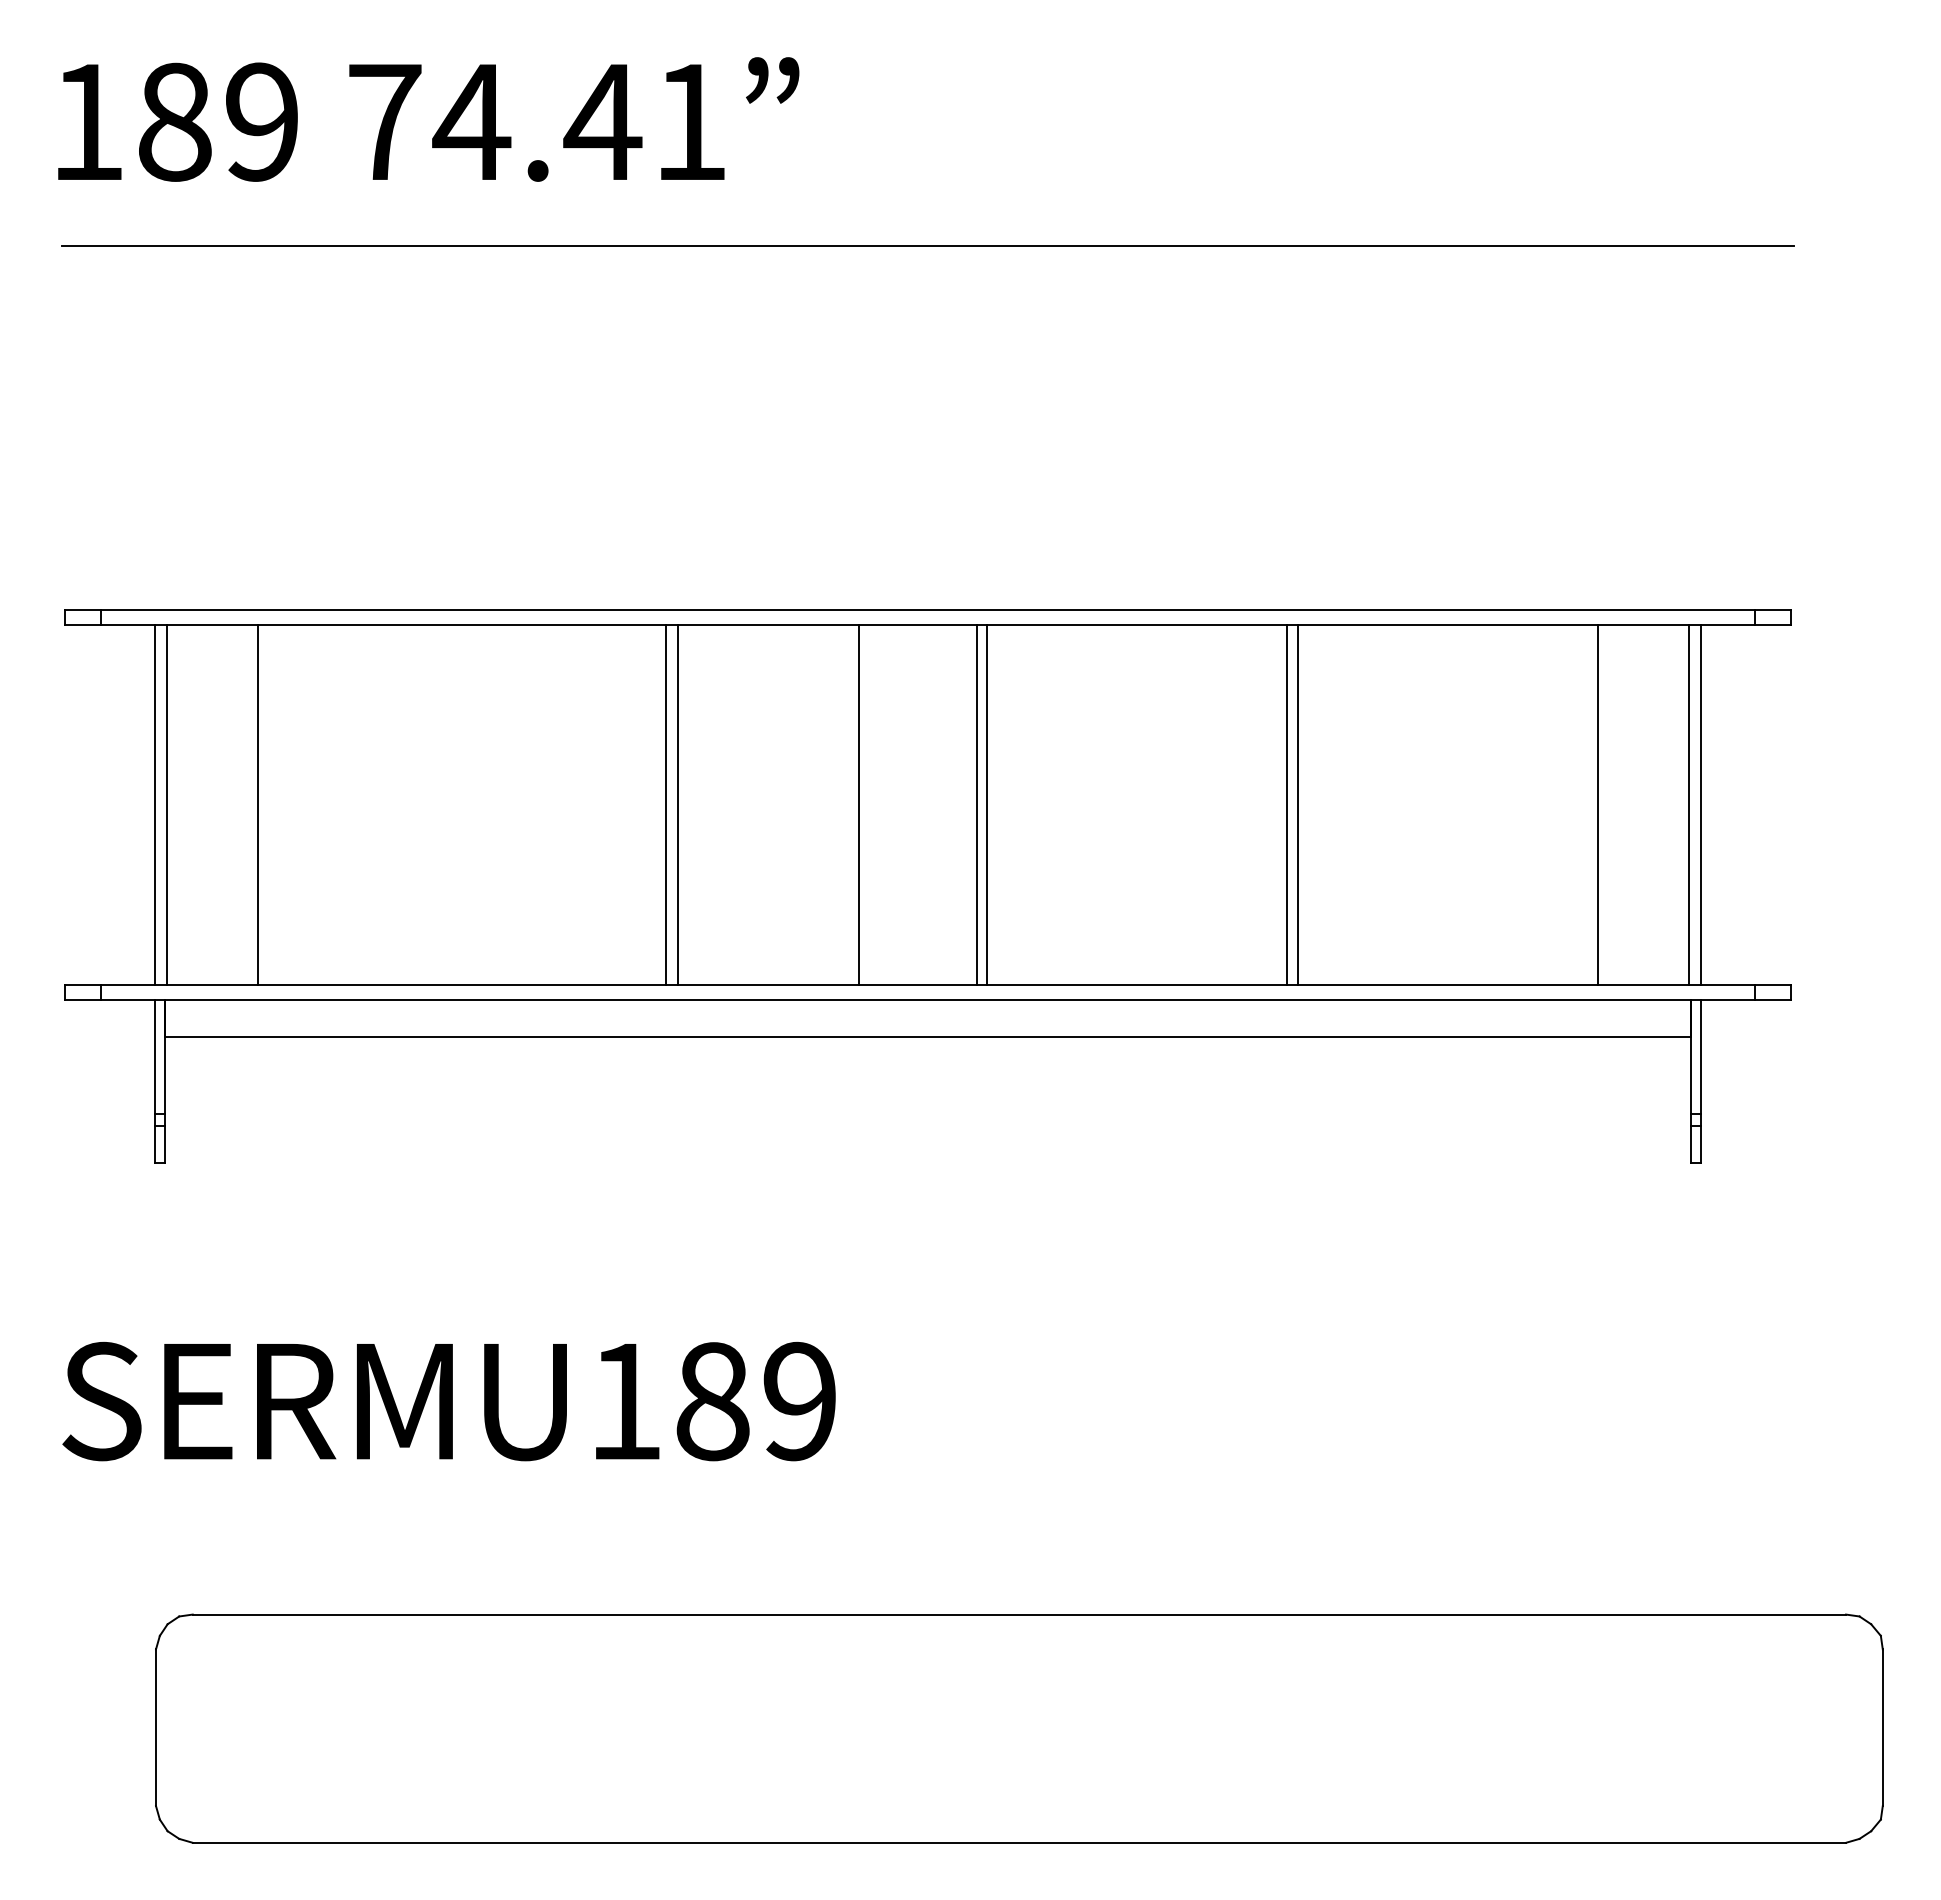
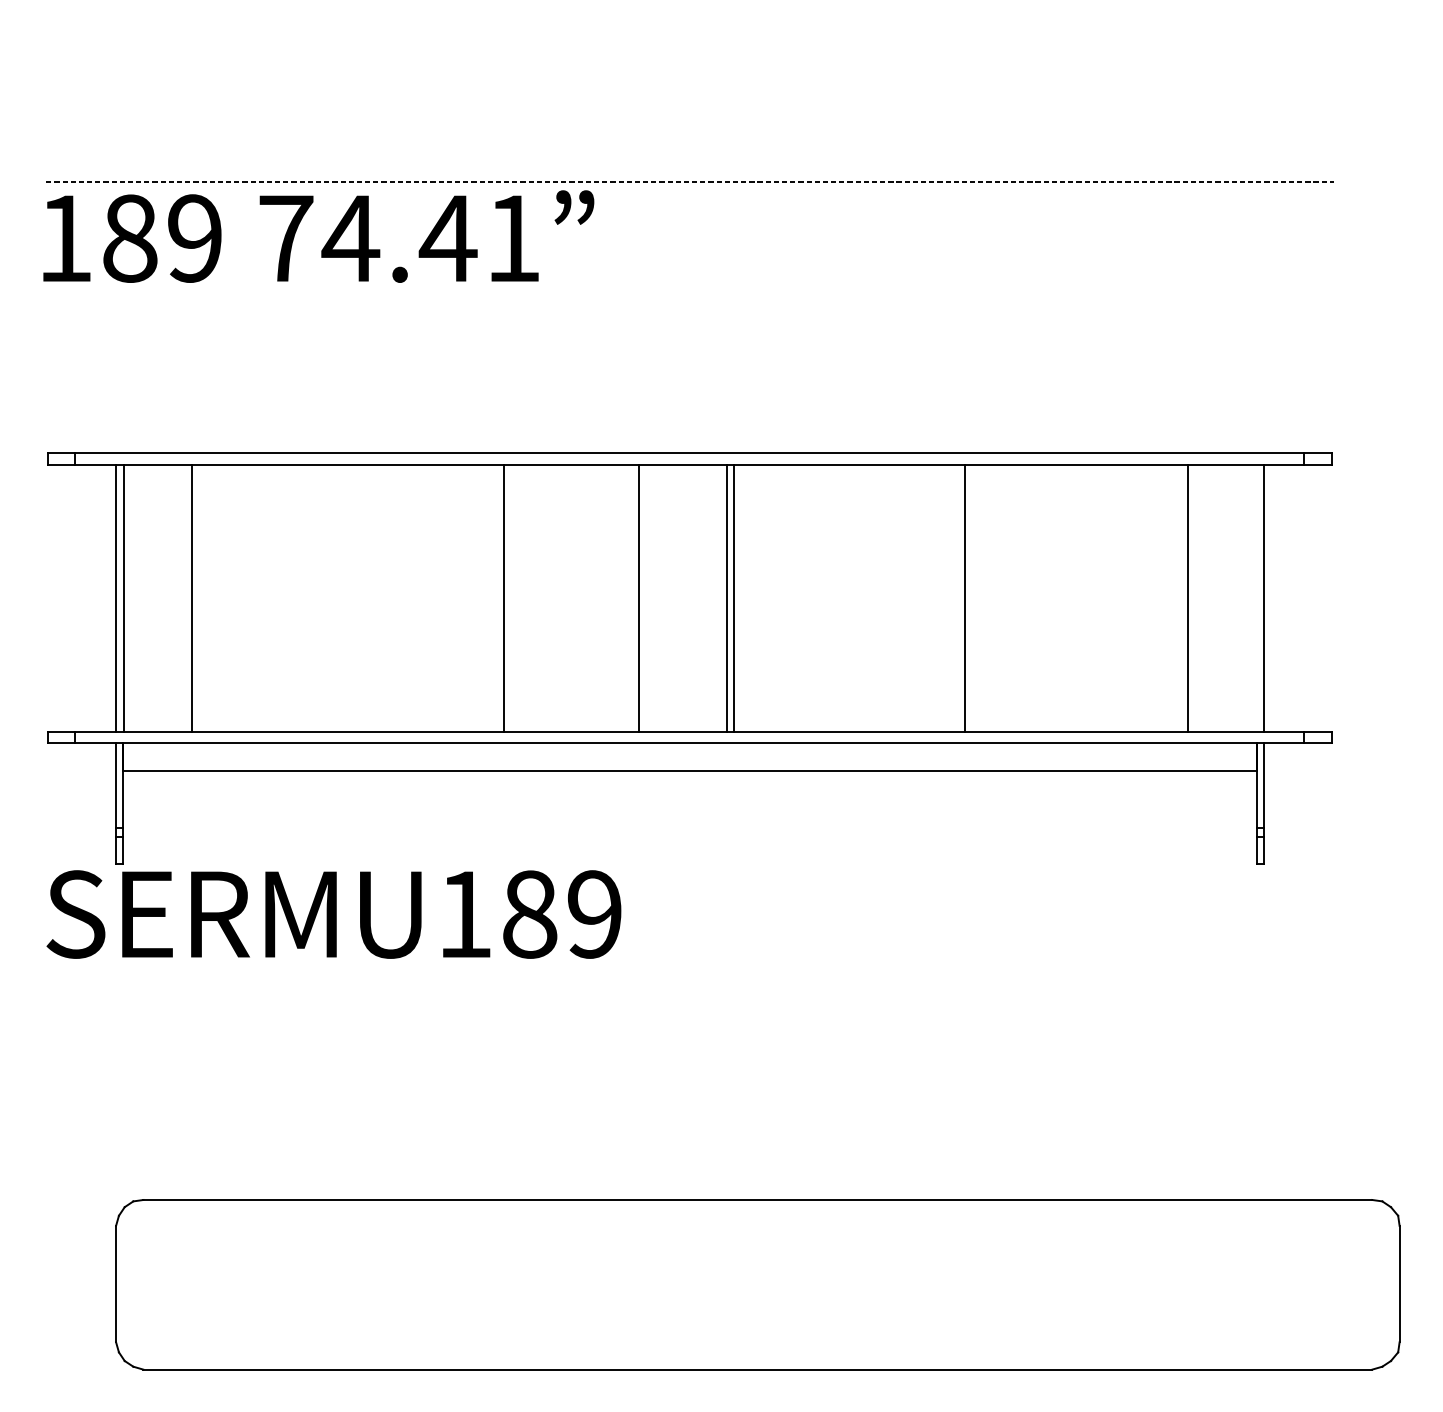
text: (428, 119) -> (318, 236), moved
line: (928, 245) -> (690, 182), solid -> dashed
line: (666, 804) -> (495, 597), removed
line: (1286, 804) -> (956, 597), removed
line: (1688, 804) -> (1255, 597), removed
text: (448, 1401) -> (333, 914), moved

